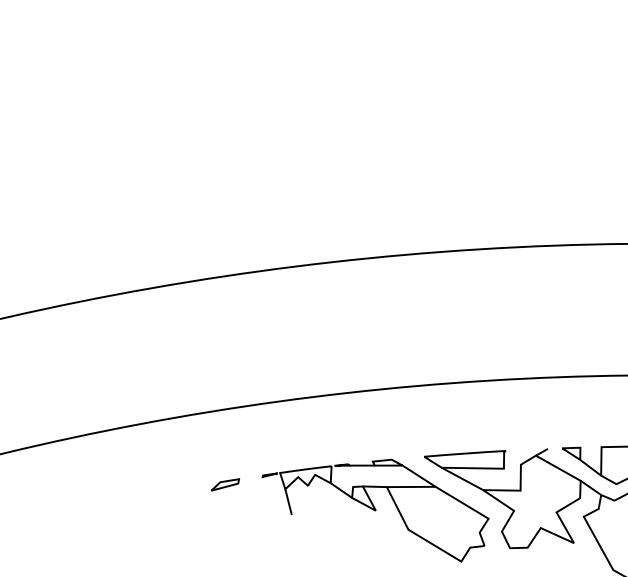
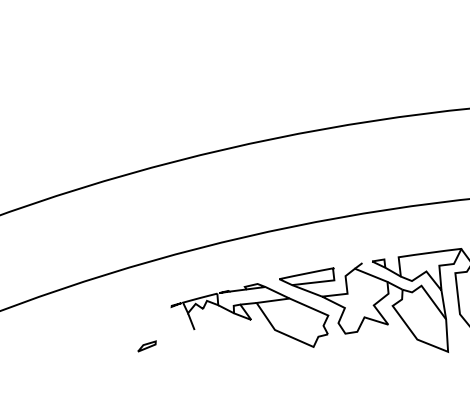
part: (224, 484) -> (146, 346), moved

